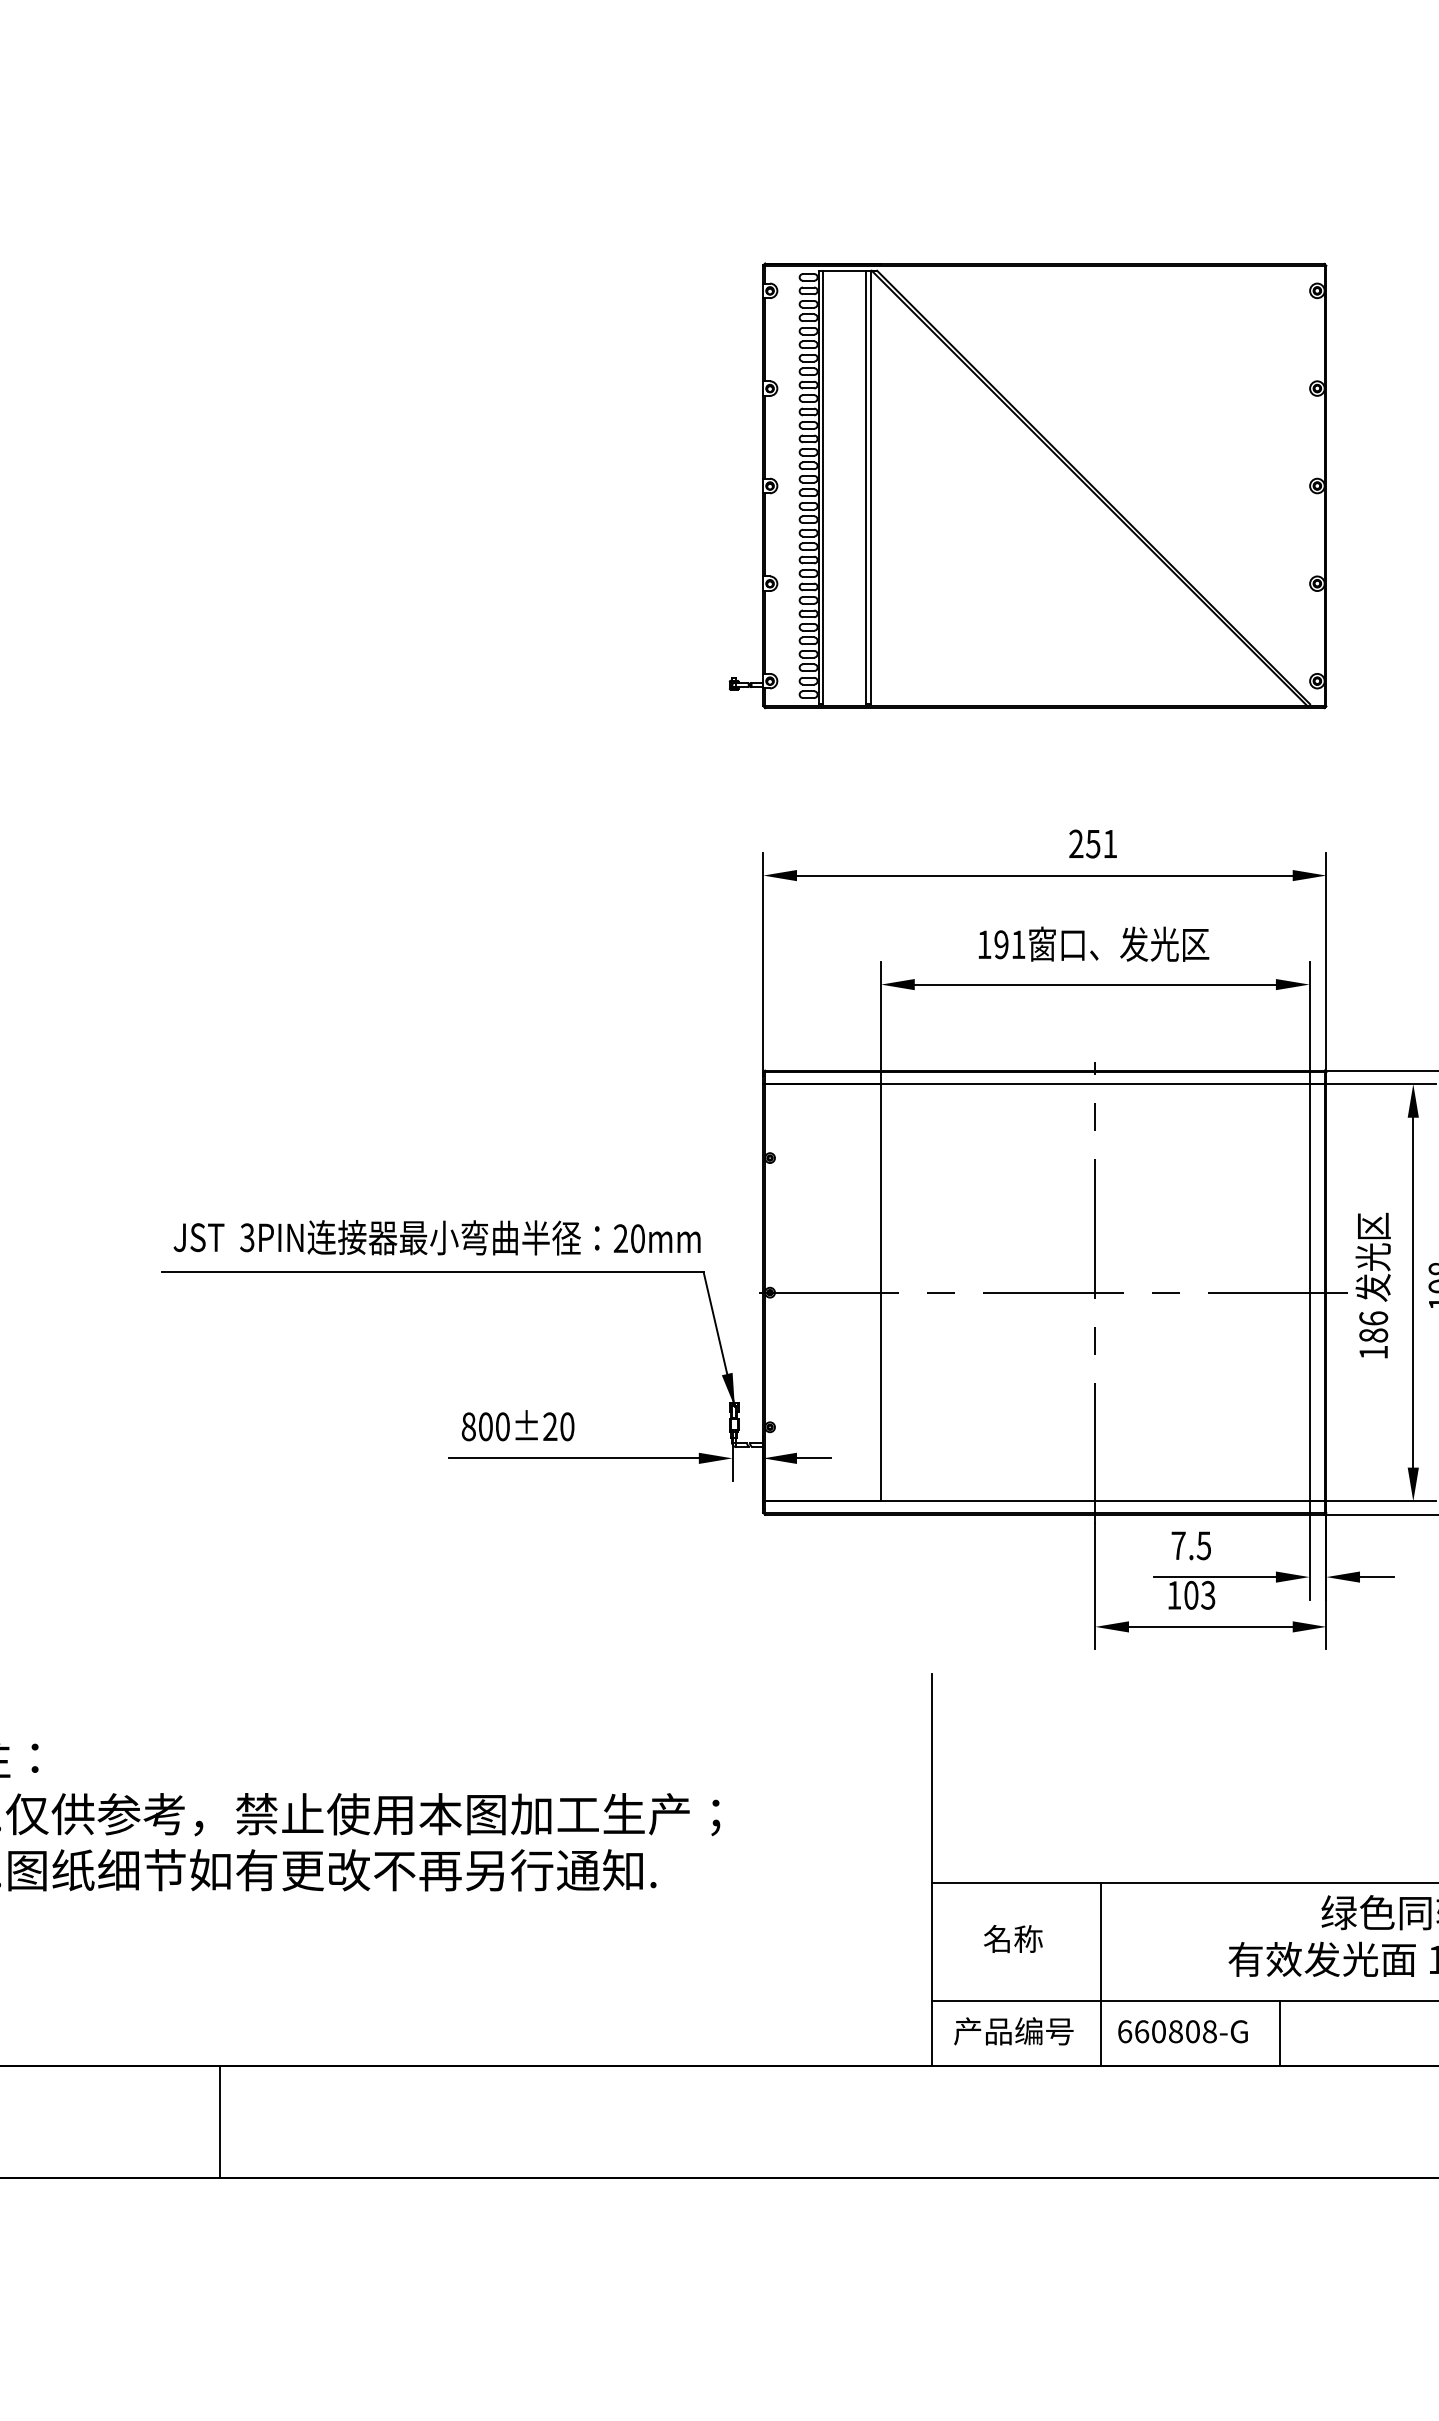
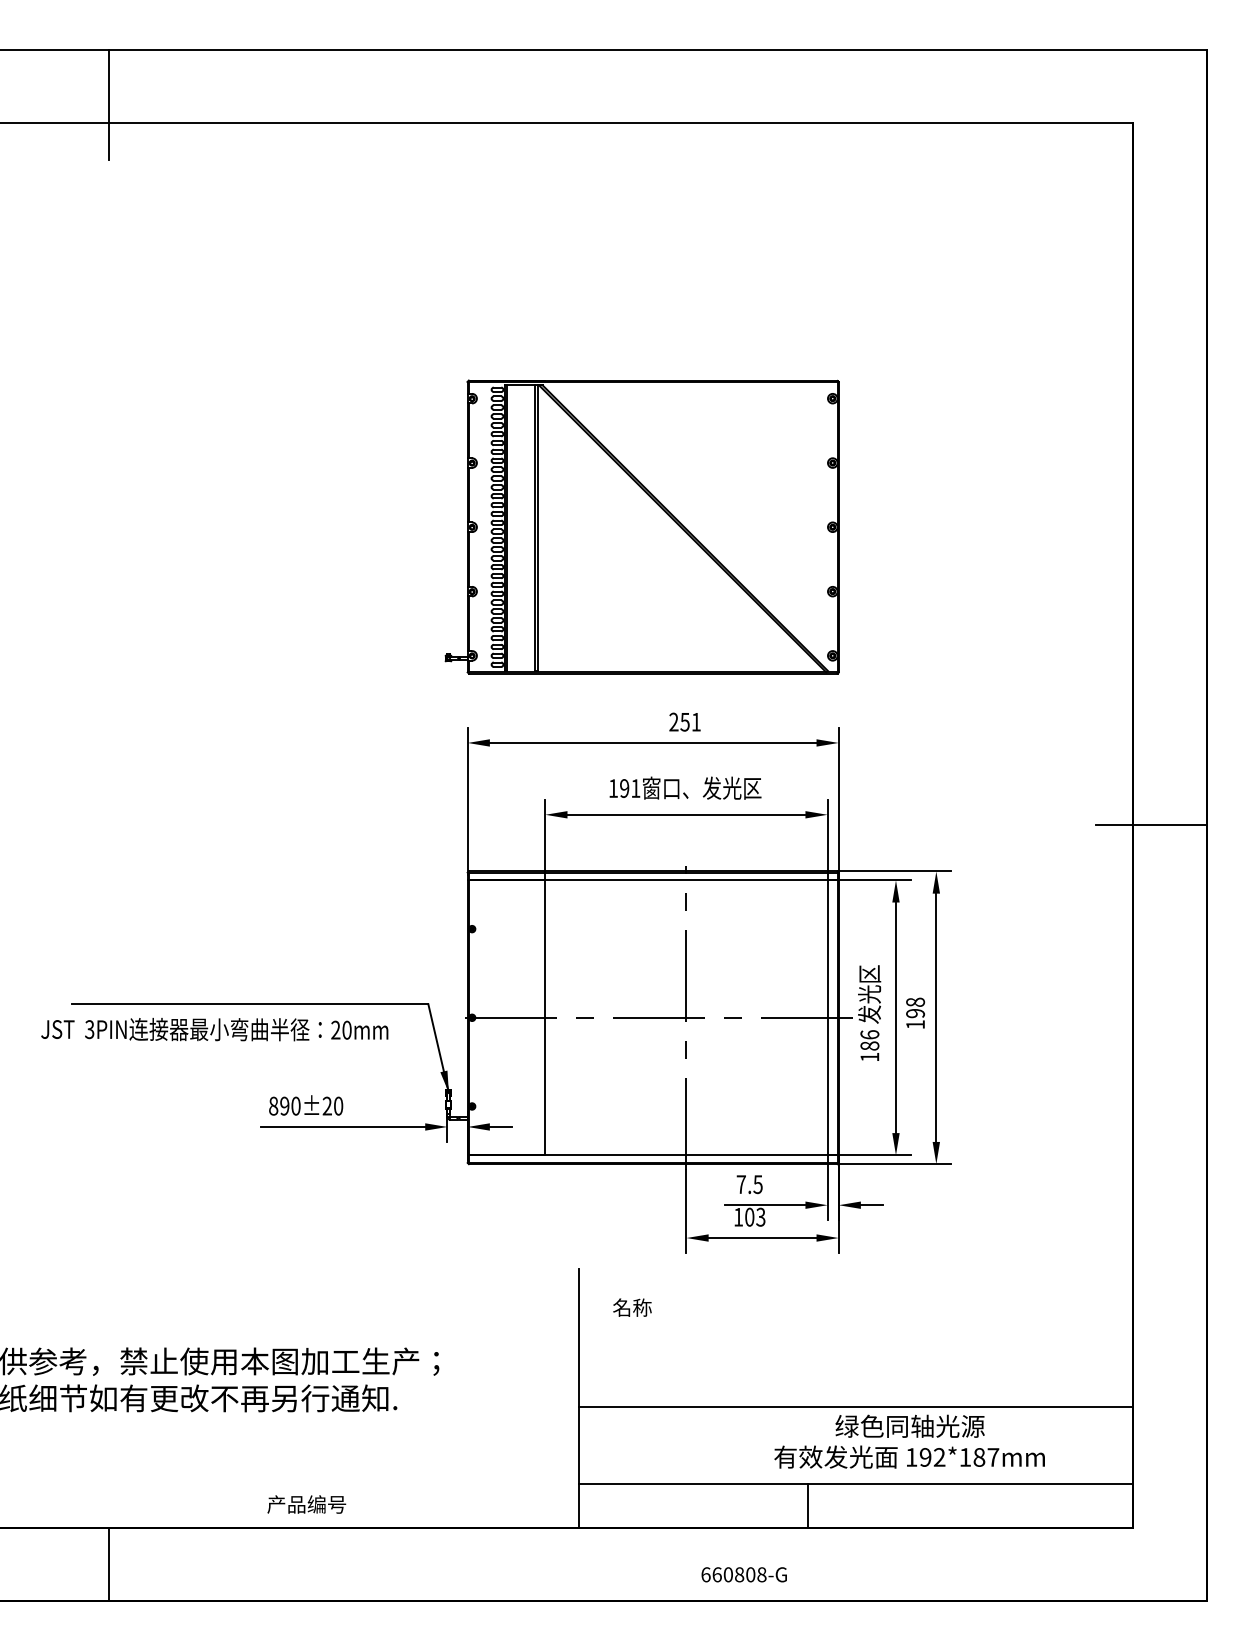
part: (1027, 484) -> (641, 526), moved
text: (436, 1237) -> (214, 1029), moved
text: (485, 1425) -> (284, 1105), 800±20 -> 890±20
text: (1013, 1938) -> (632, 1307), moved
line: (1101, 1973) -> (690, 1466), removed
text: (1013, 2031) -> (306, 1504), moved
text: (1181, 2031) -> (743, 1574), moved

